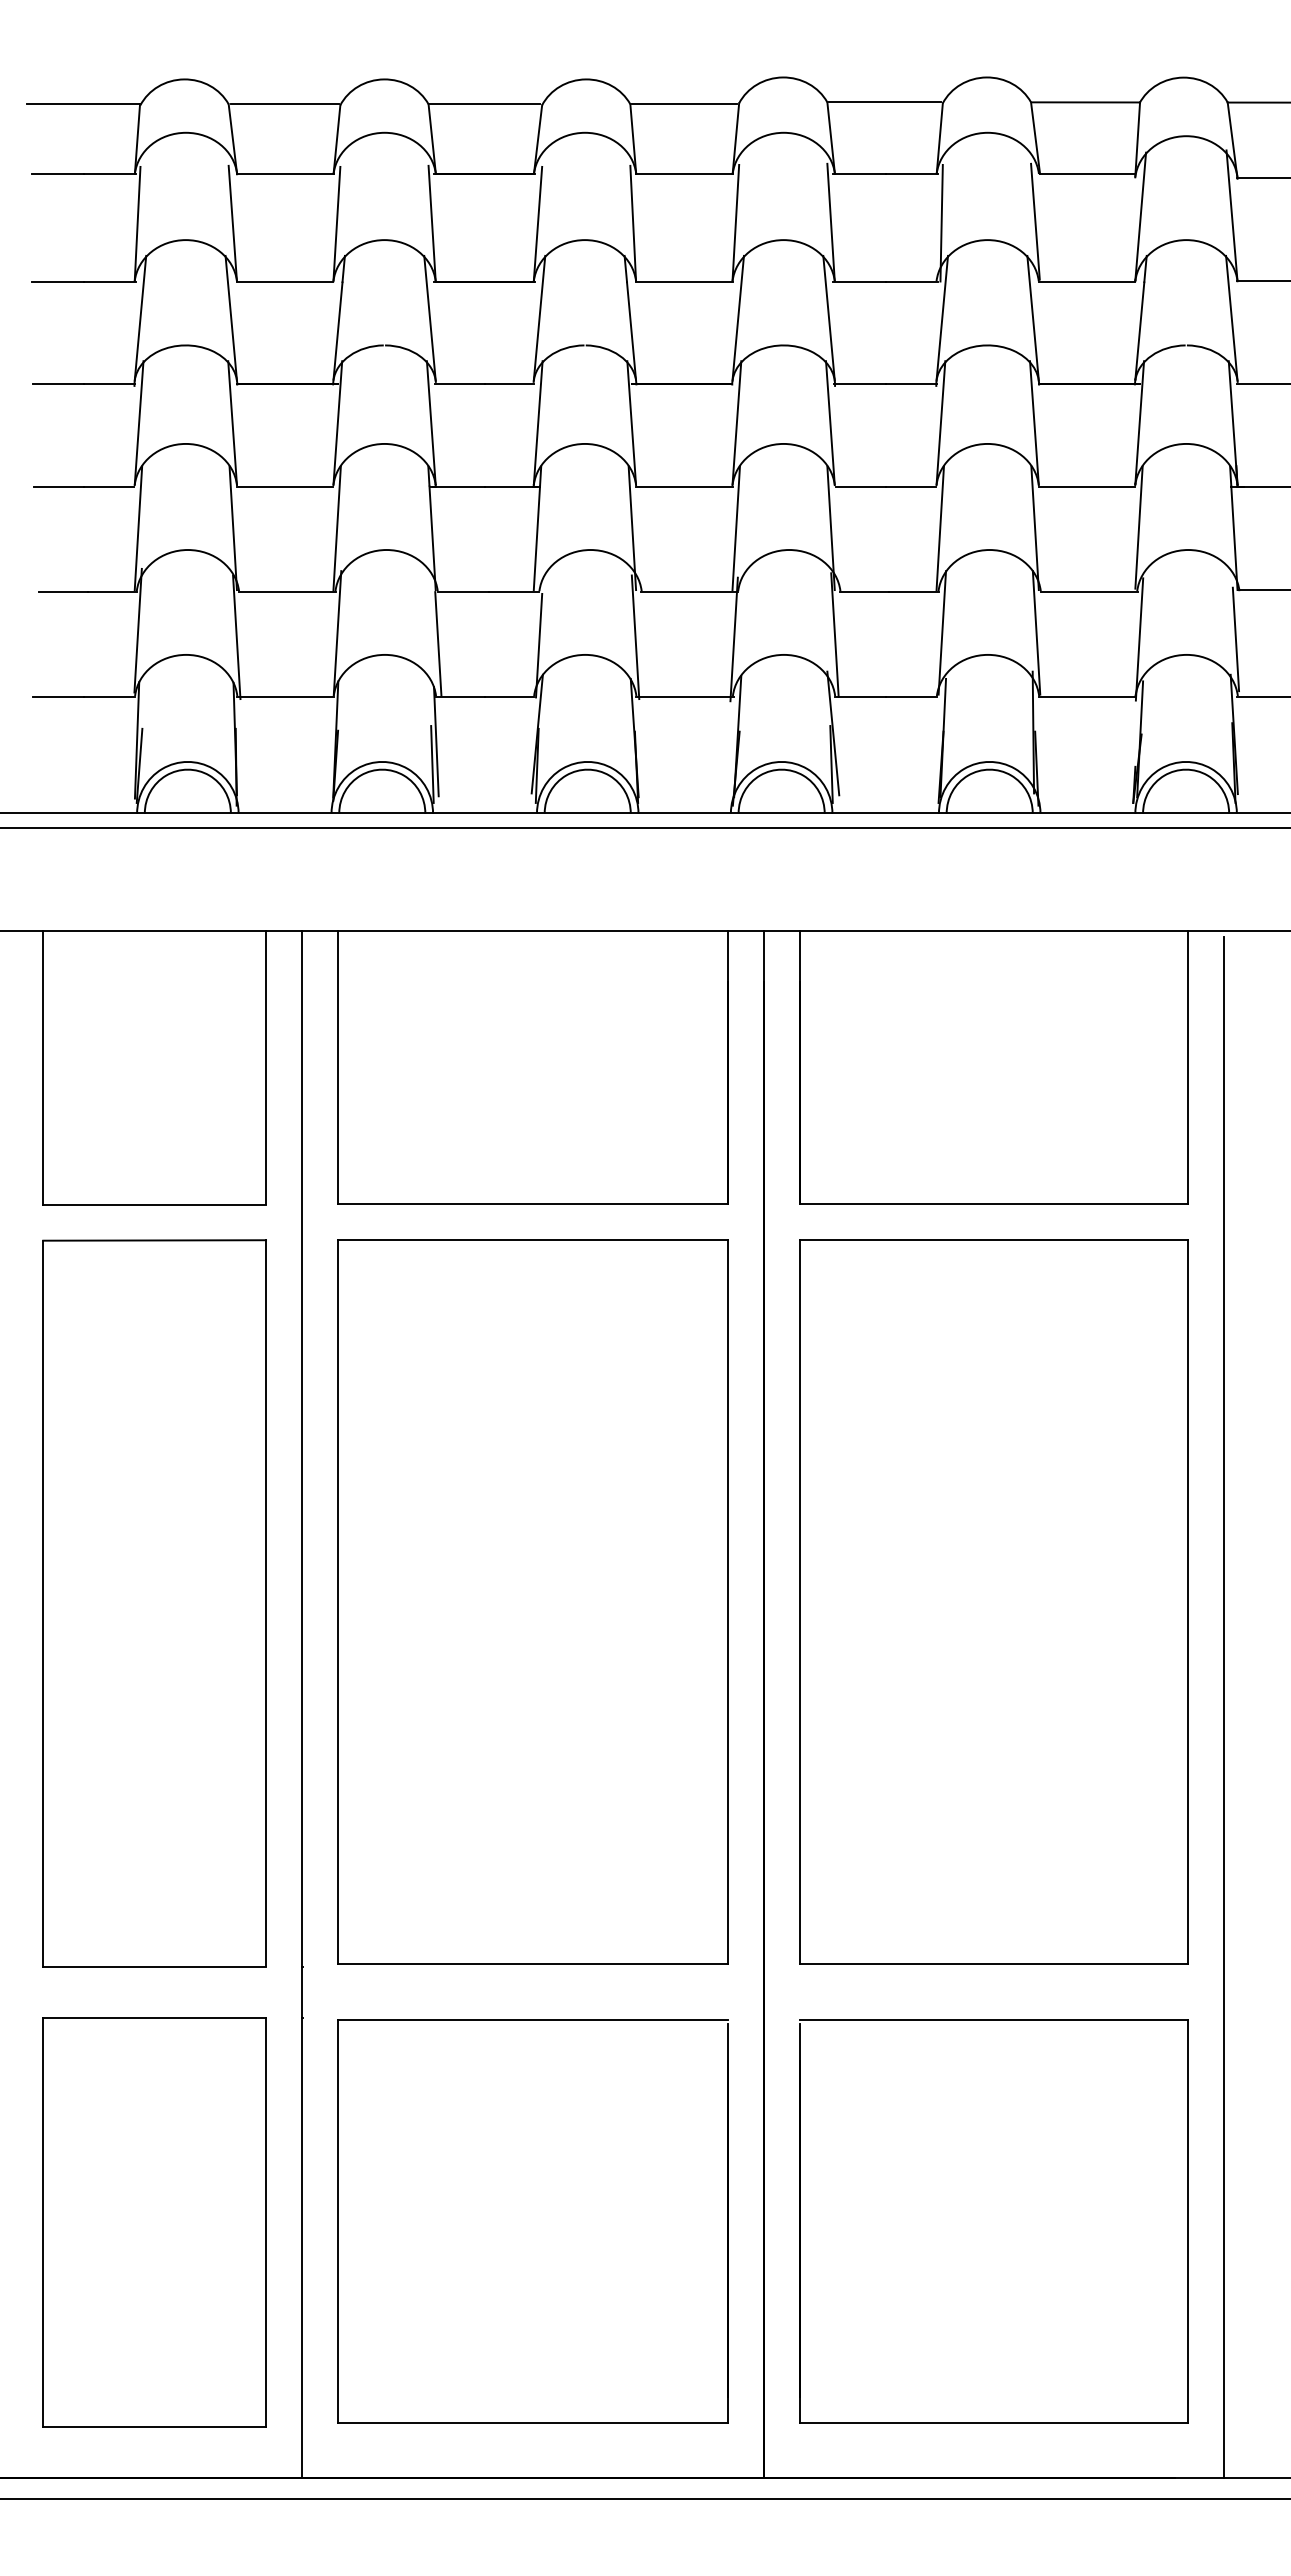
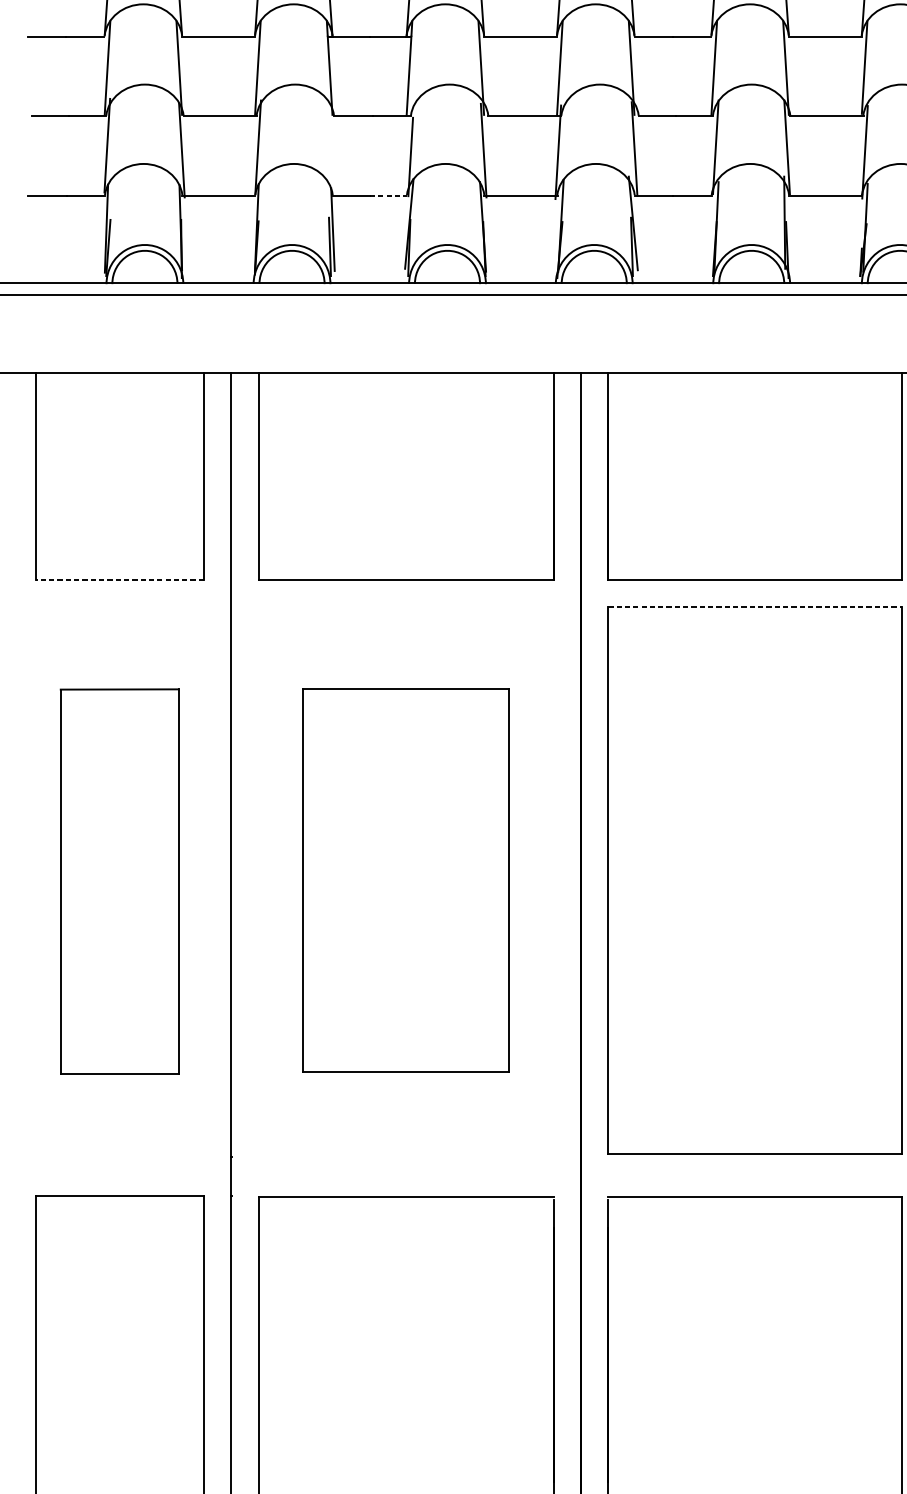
line: (438, 643) -> (334, 155), removed
line: (509, 697) -> (388, 196), solid -> dashed
line: (154, 1204) -> (119, 579), solid -> dashed
line: (994, 1240) -> (755, 607), solid -> dashed
part: (532, 1601) -> (405, 880), size x0.7
part: (154, 1603) -> (119, 881), size x0.7

